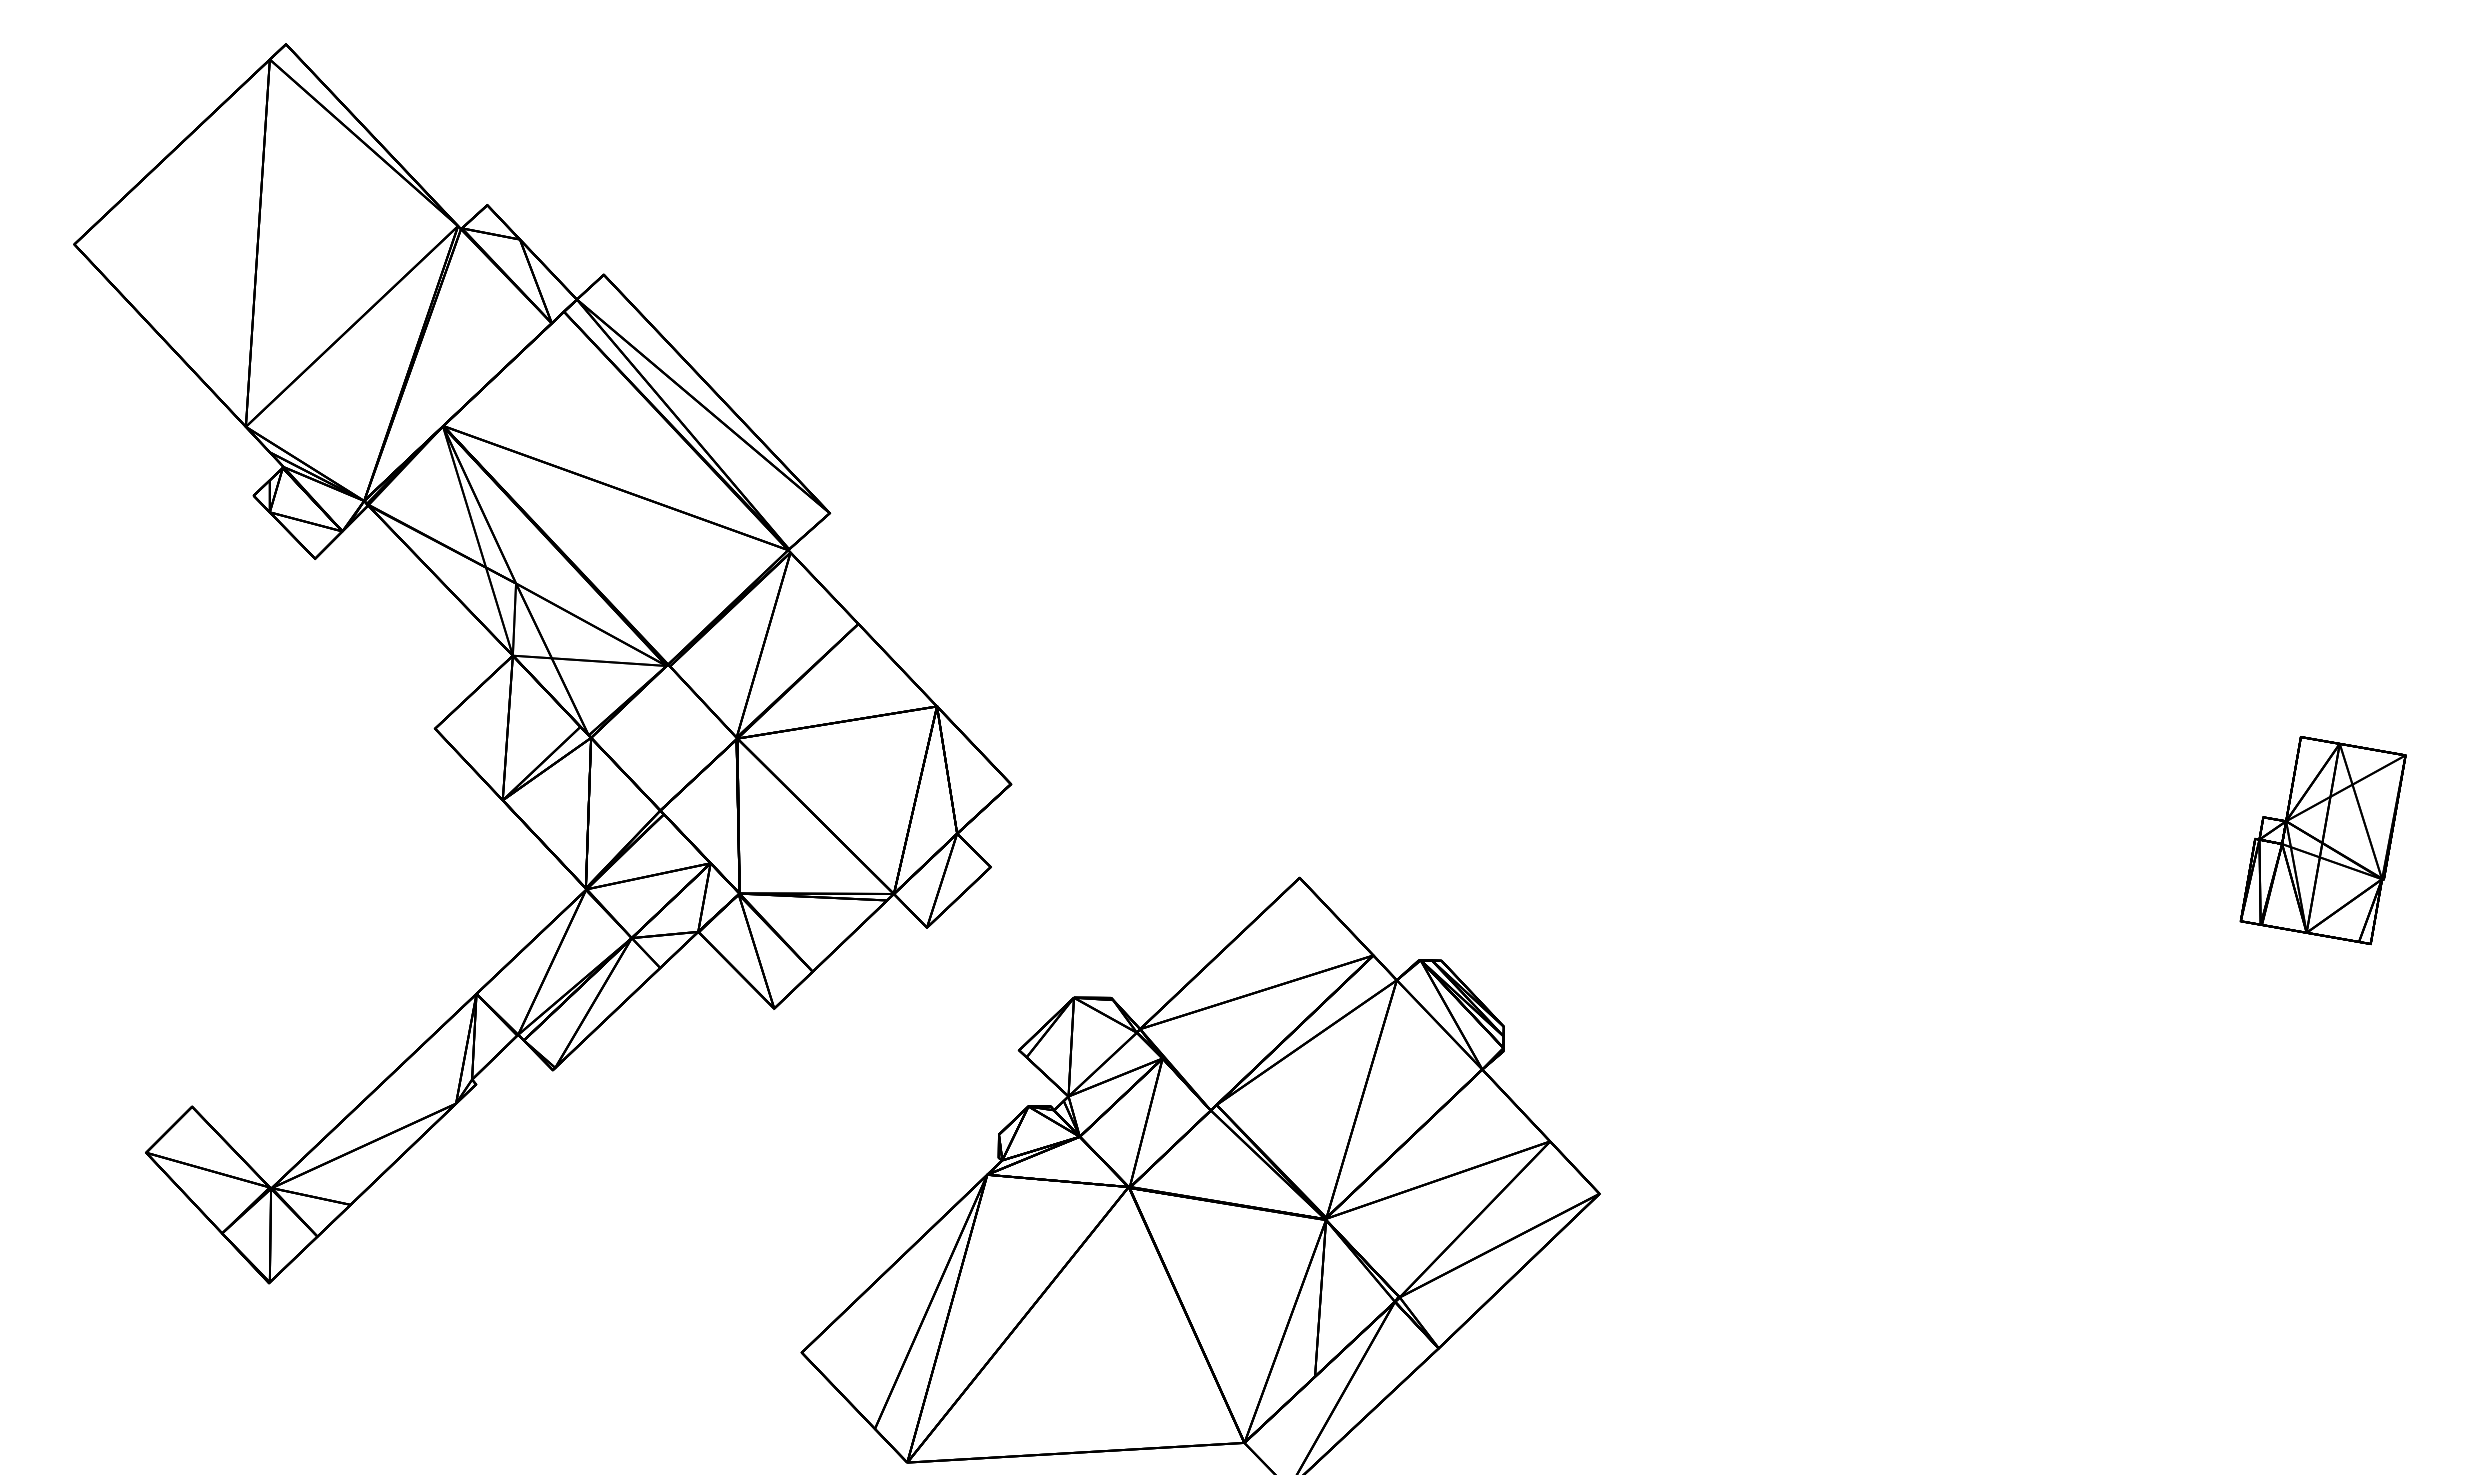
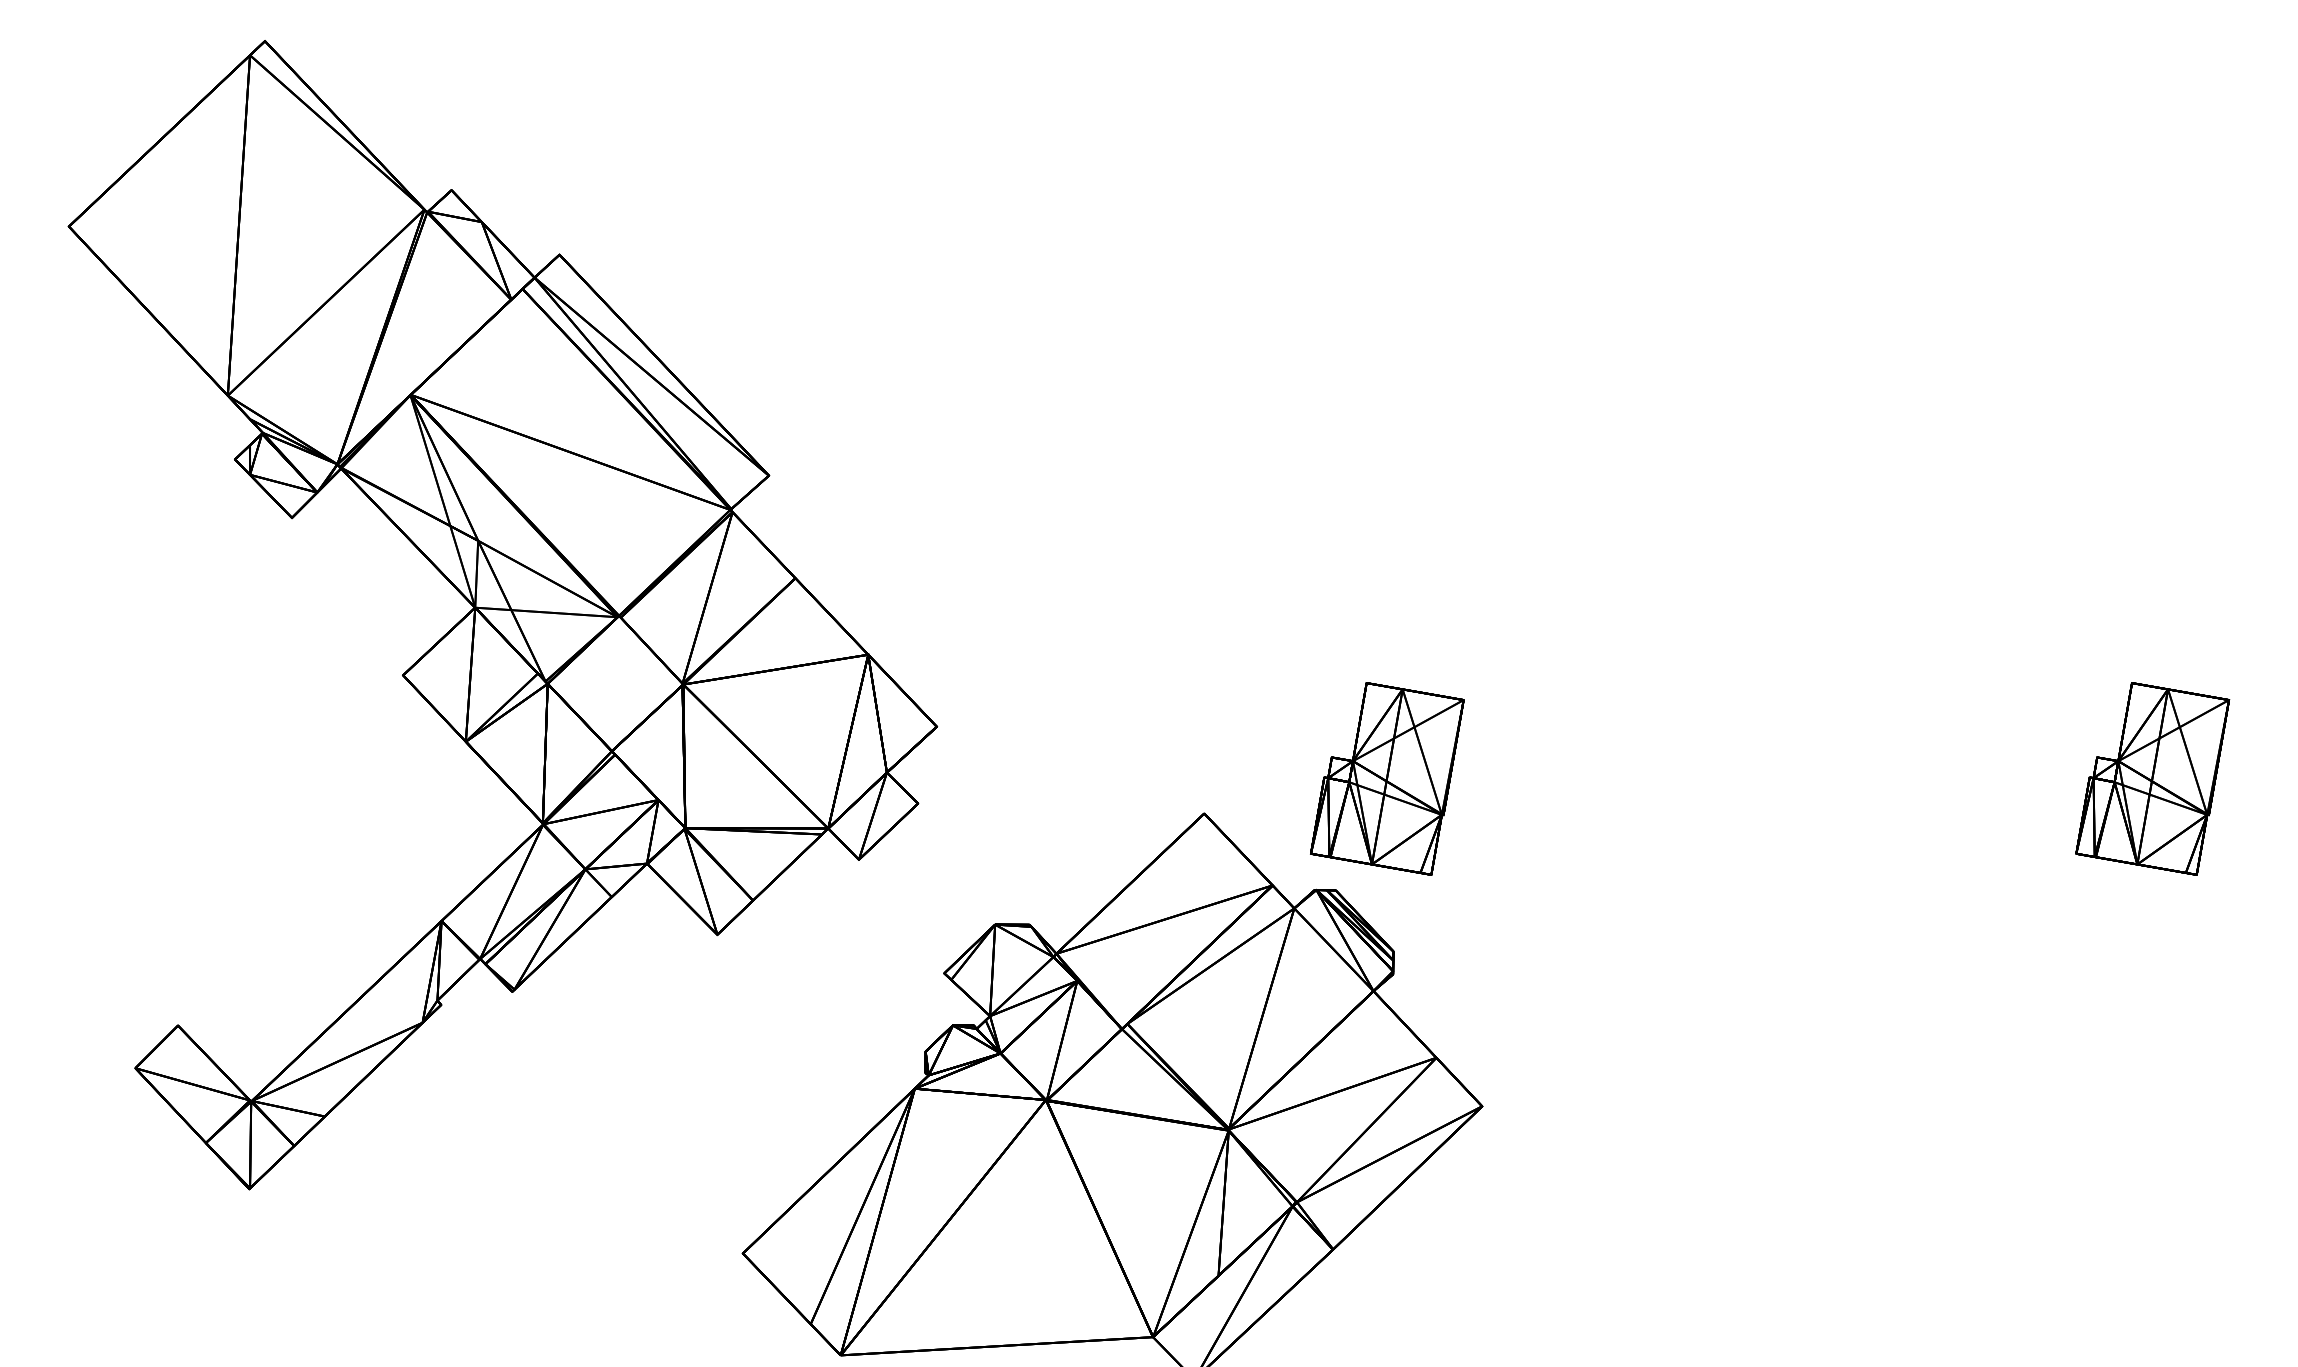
part: (1496, 840) -> (1386, 778), added

